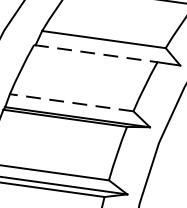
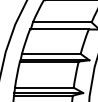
line: (96, 53) -> (59, 29), dashed -> solid
line: (70, 101) -> (50, 53), dashed -> solid

